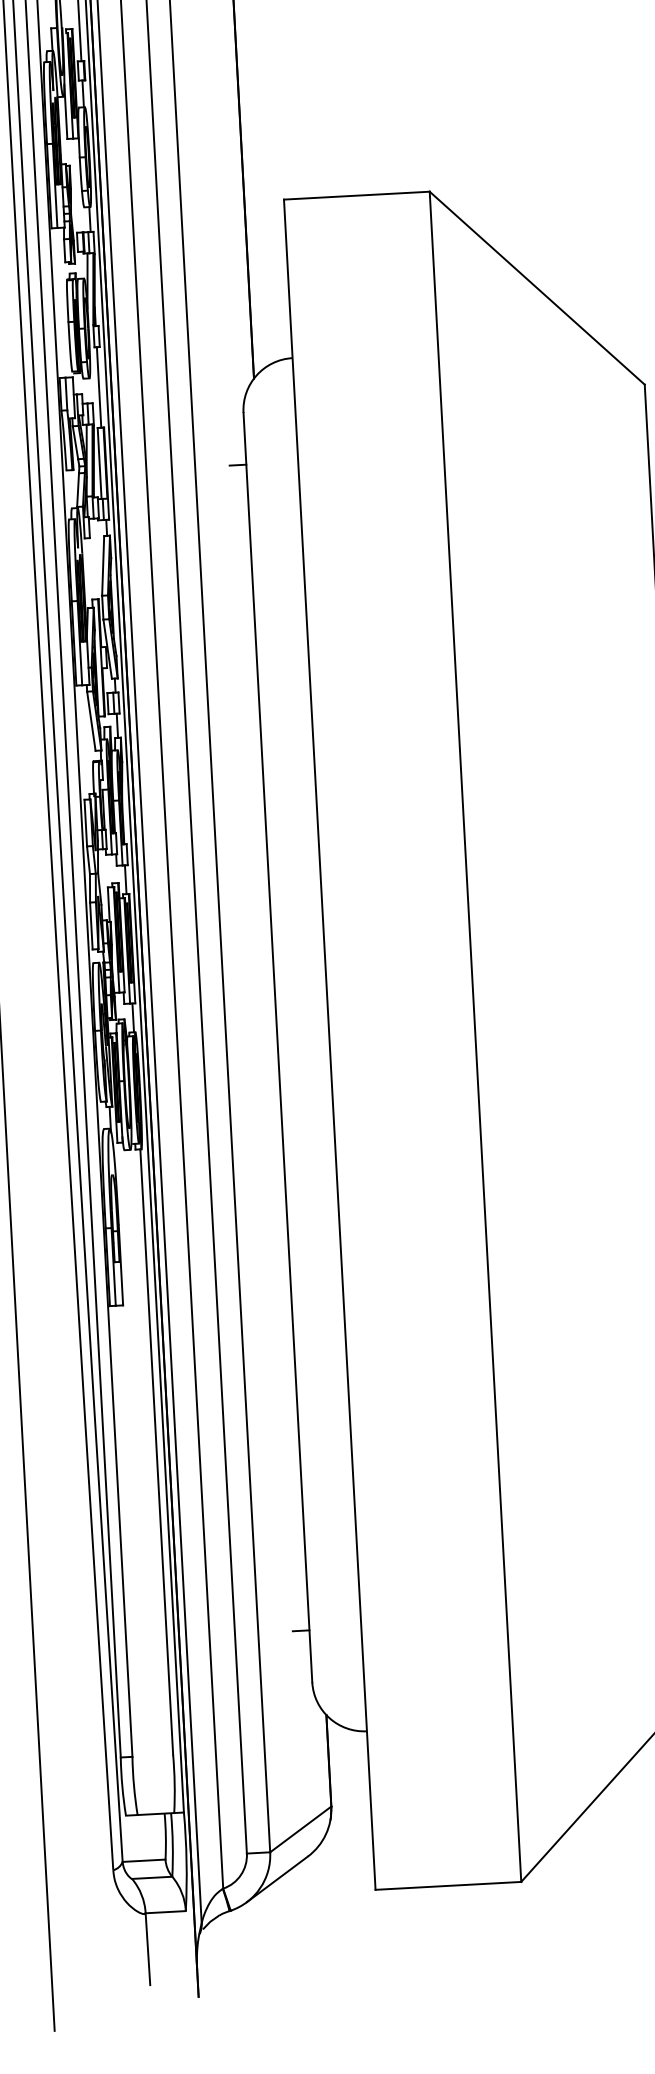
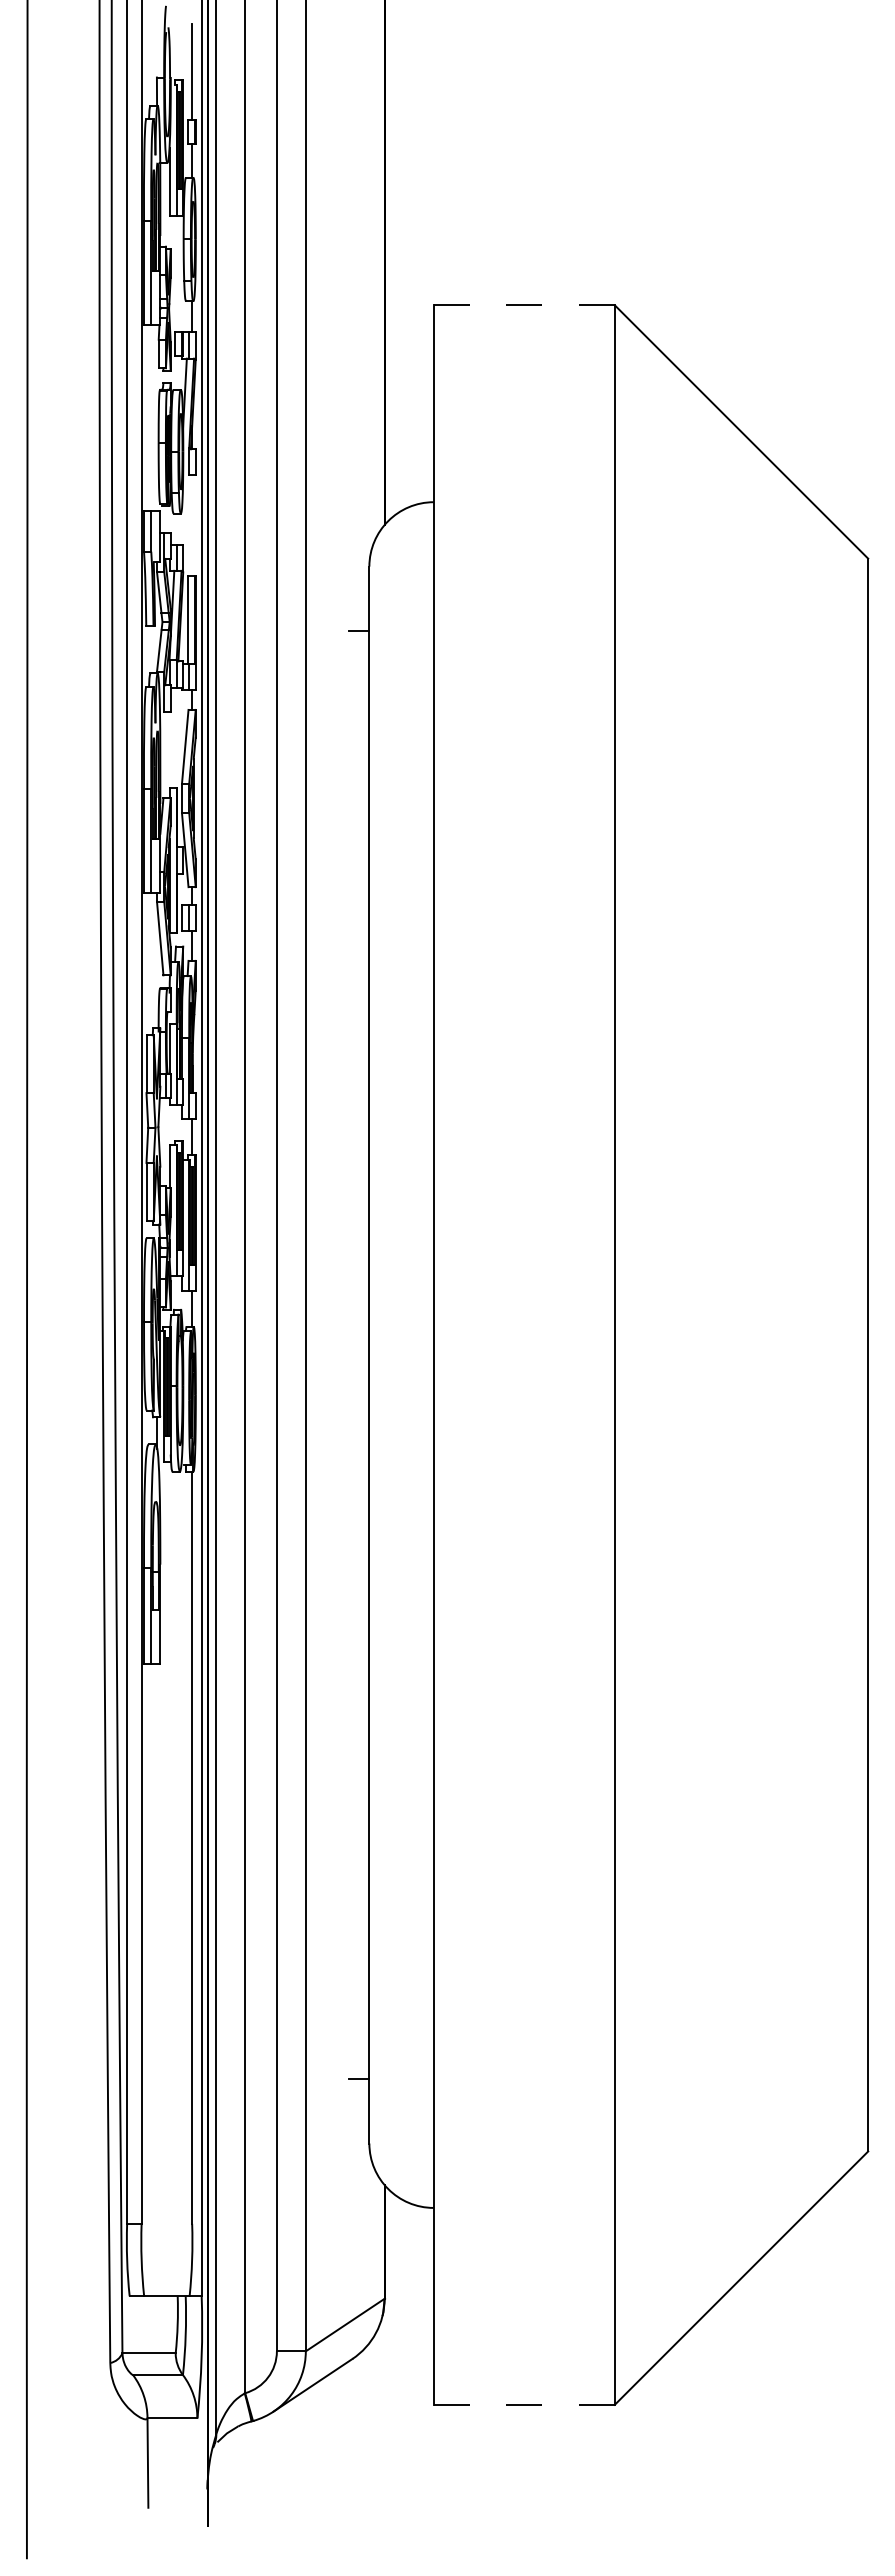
line: (356, 195) -> (523, 305), solid -> dashed
line: (99, 387) -> (192, 525), removed
line: (448, 1885) -> (524, 2404), solid -> dashed

